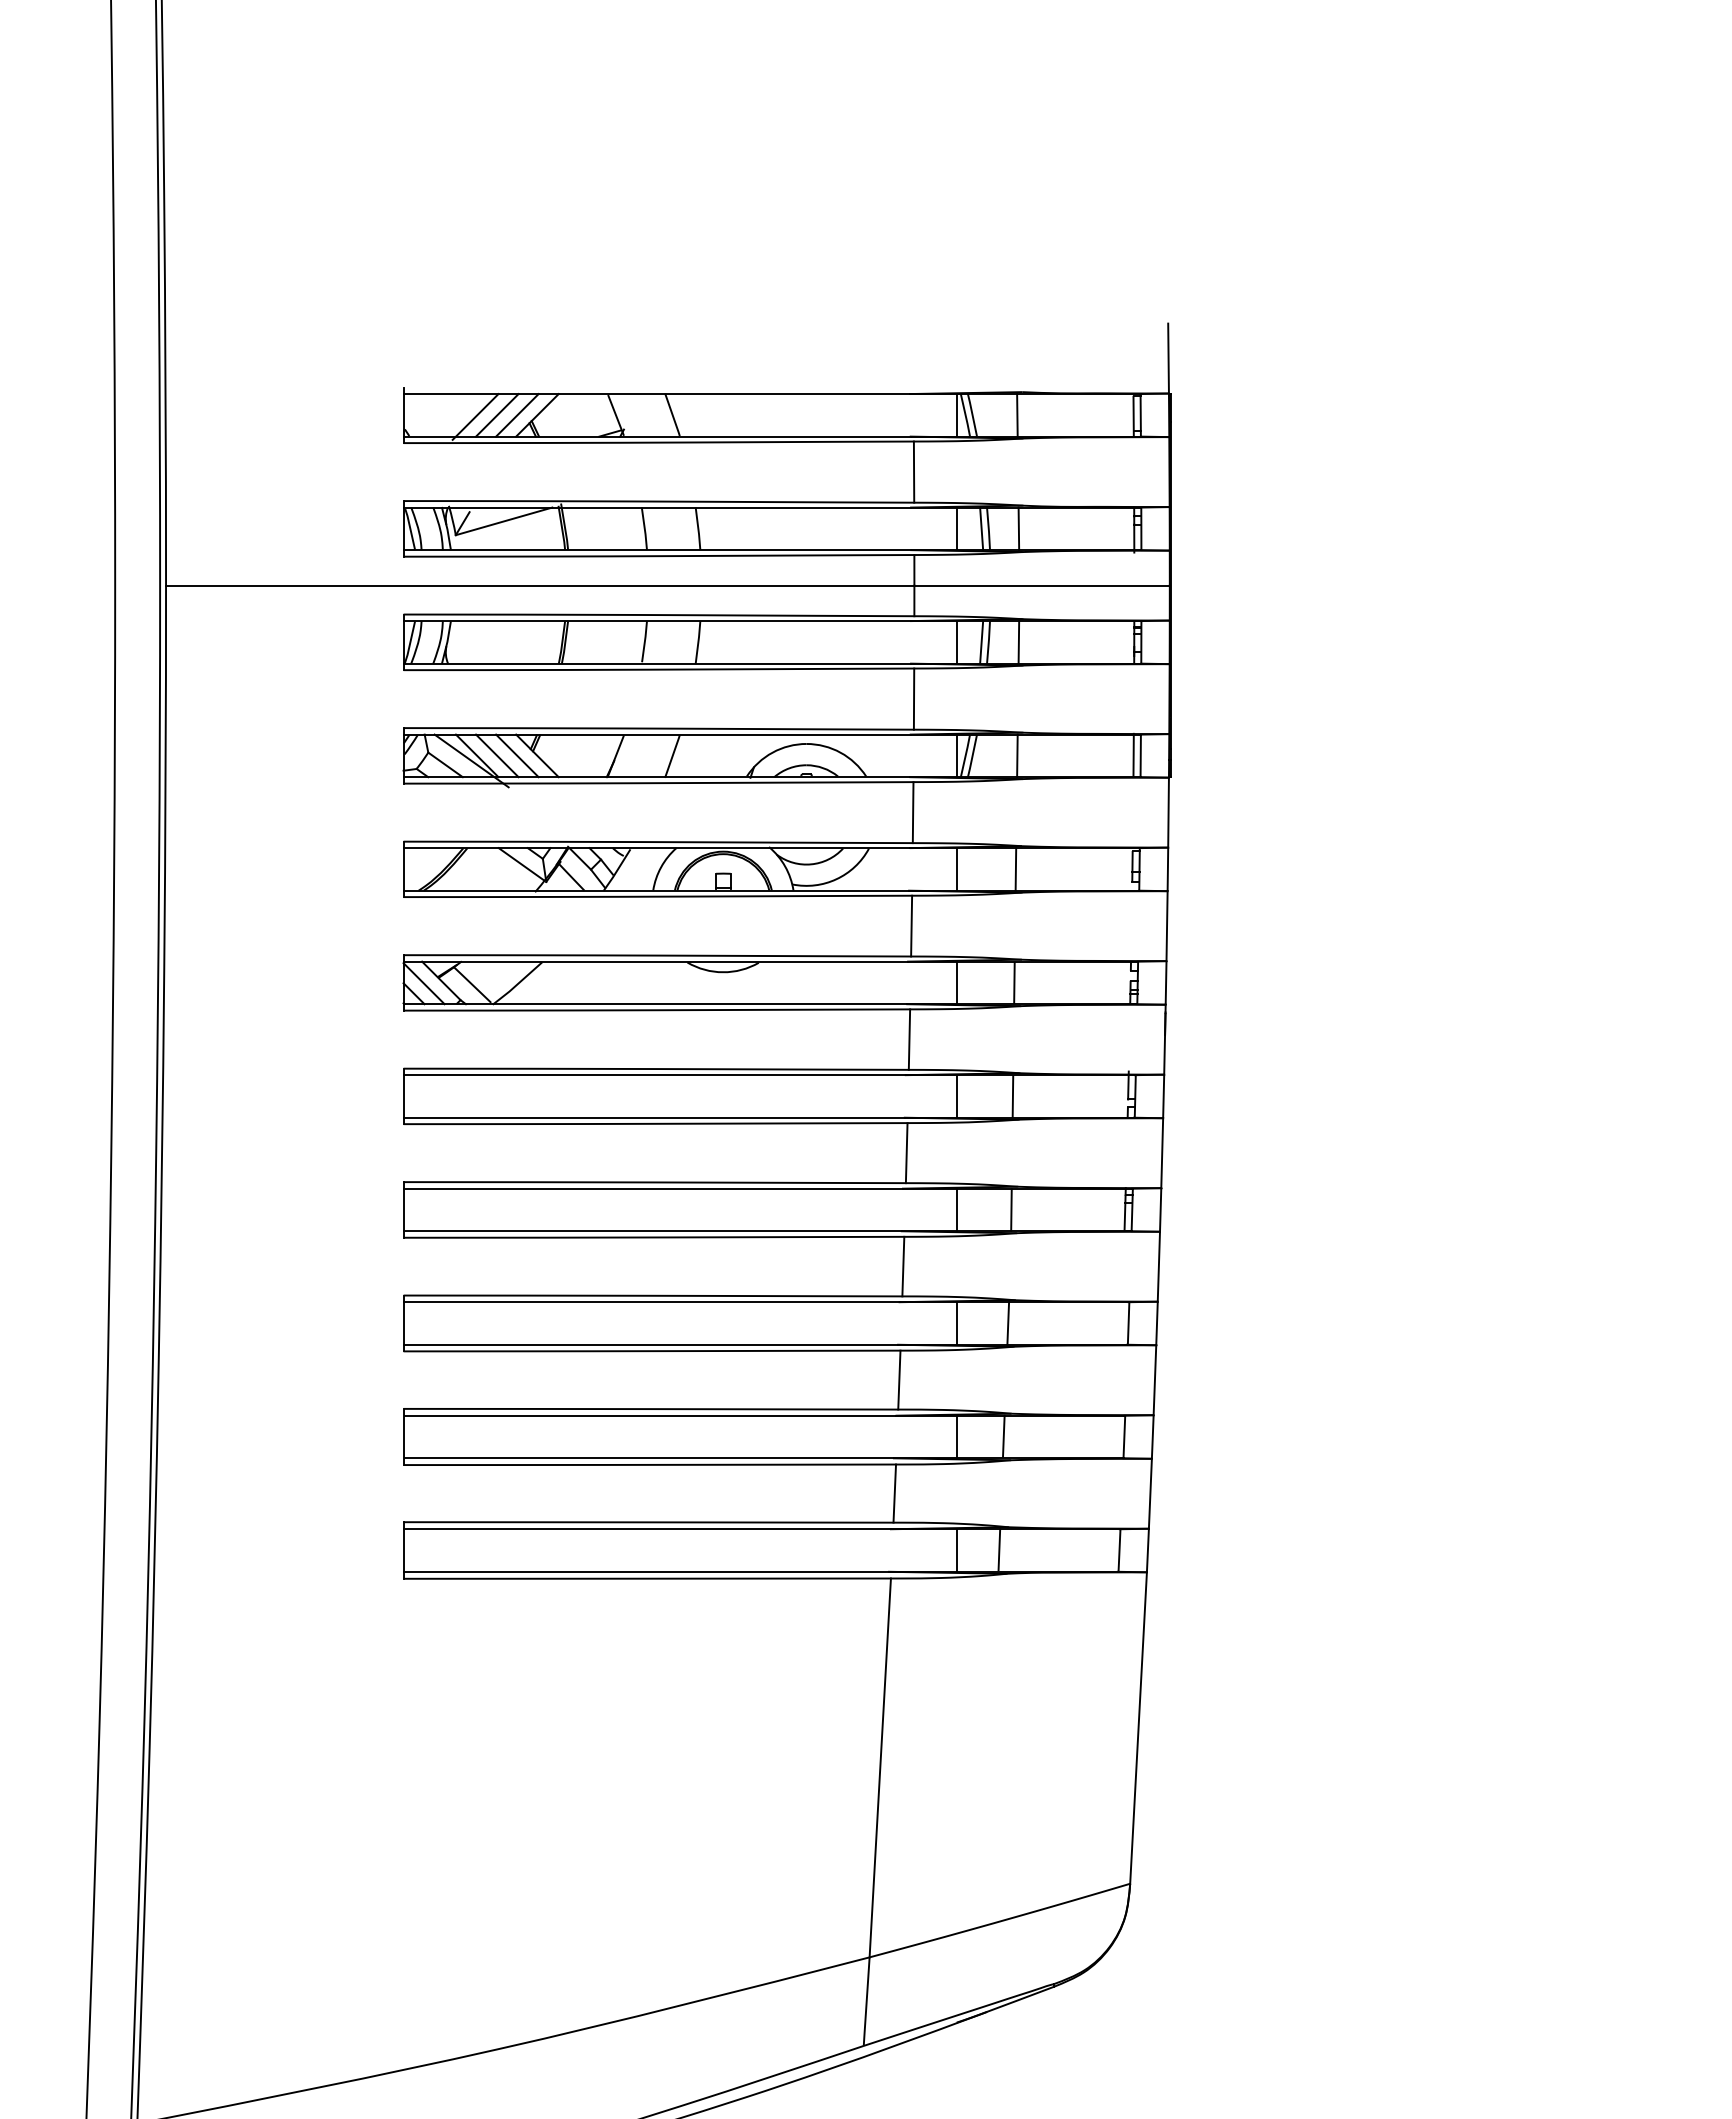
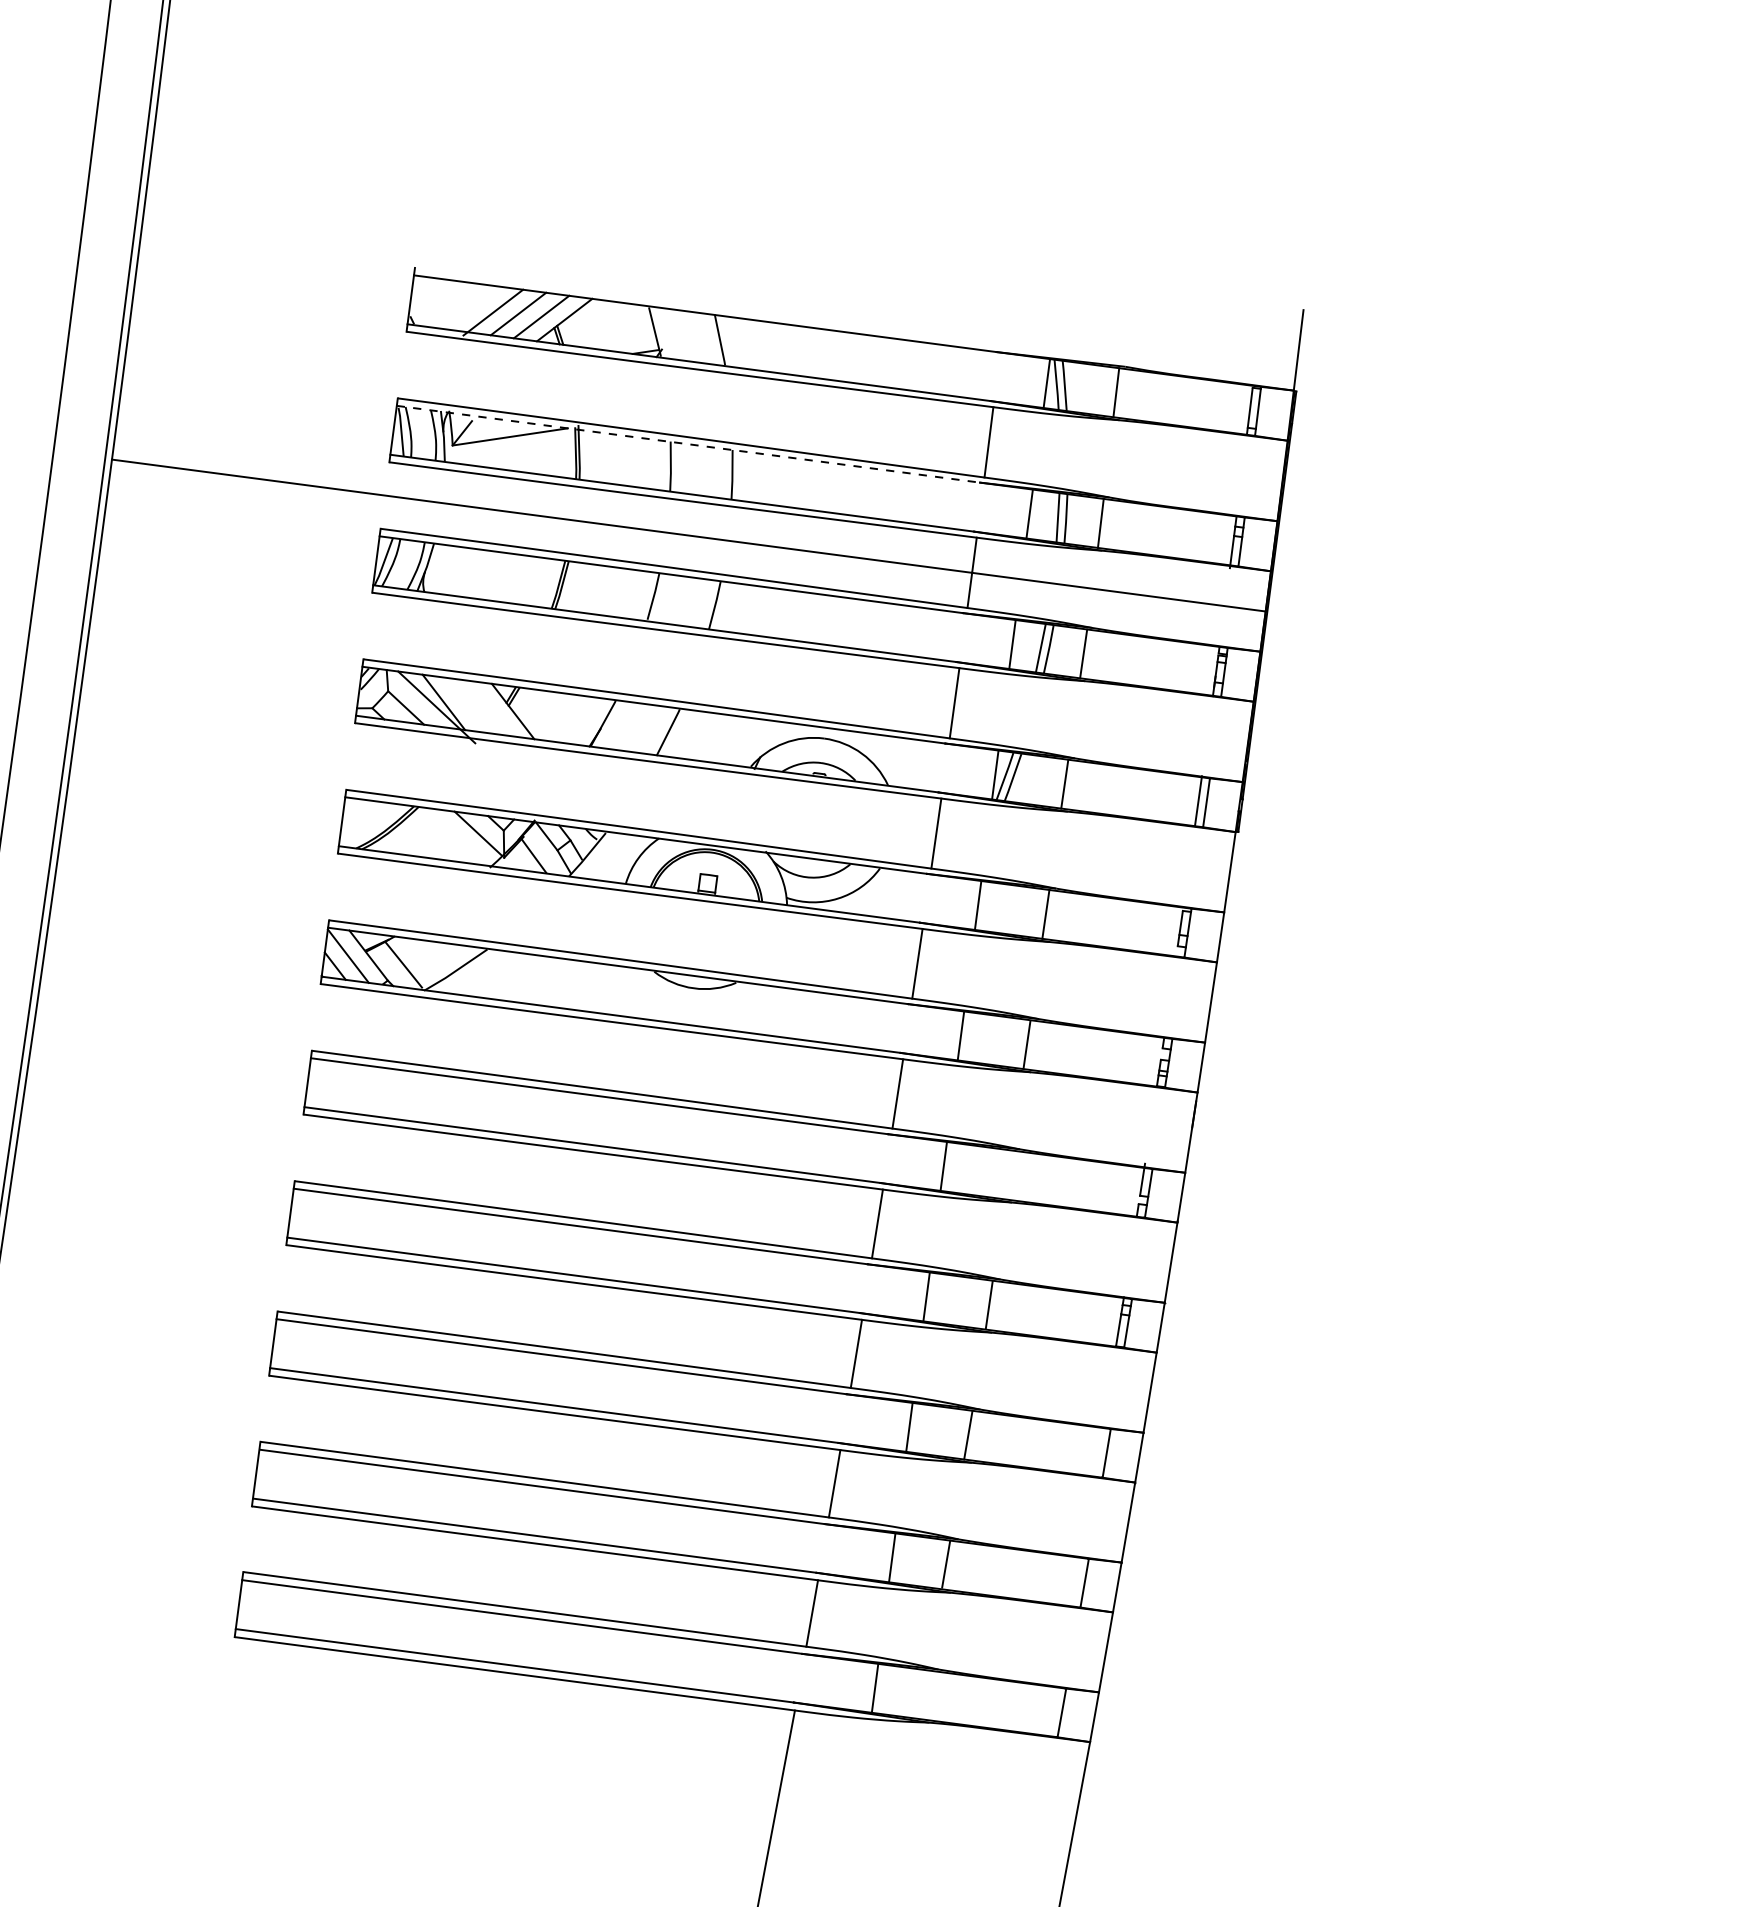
line: (657, 507) -> (688, 444), solid -> dashed
line: (497, 755) -> (467, 705), removed
line: (517, 755) -> (490, 708), removed
line: (1012, 1096) -> (1007, 1174), removed
line: (999, 1549) -> (924, 1693), removed

